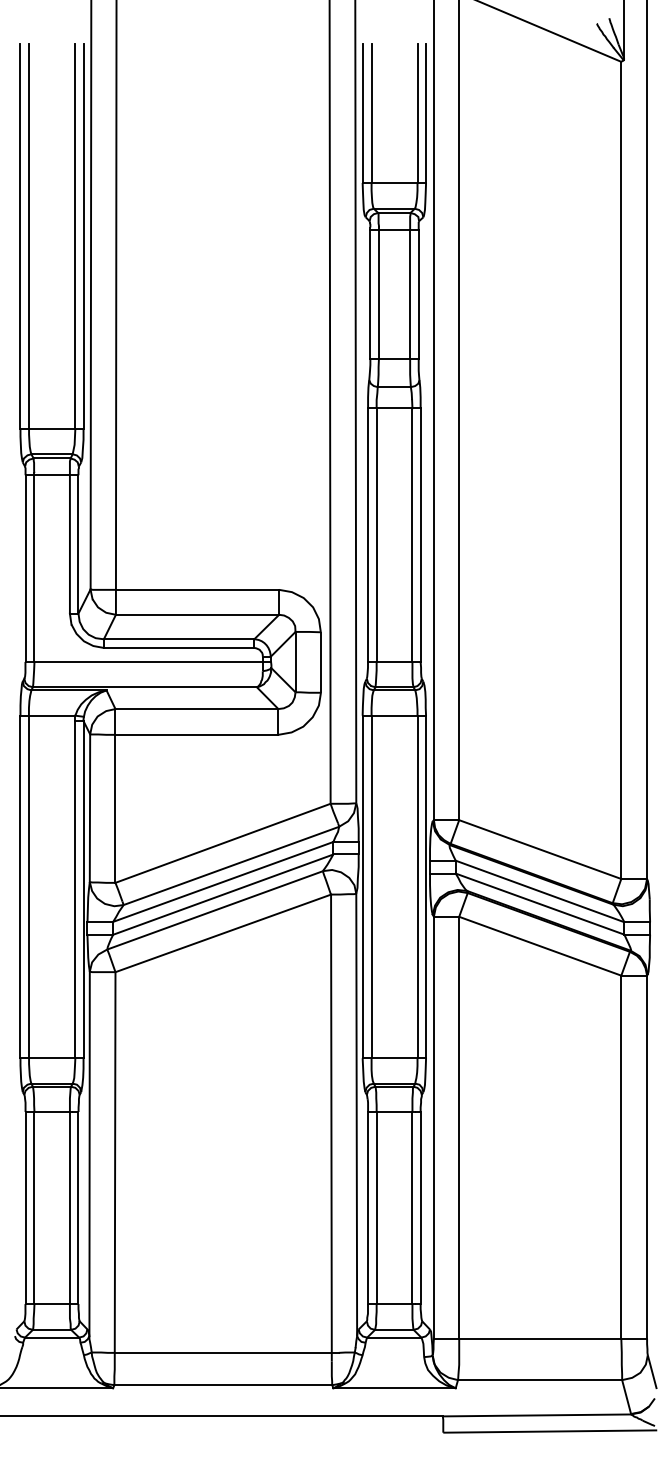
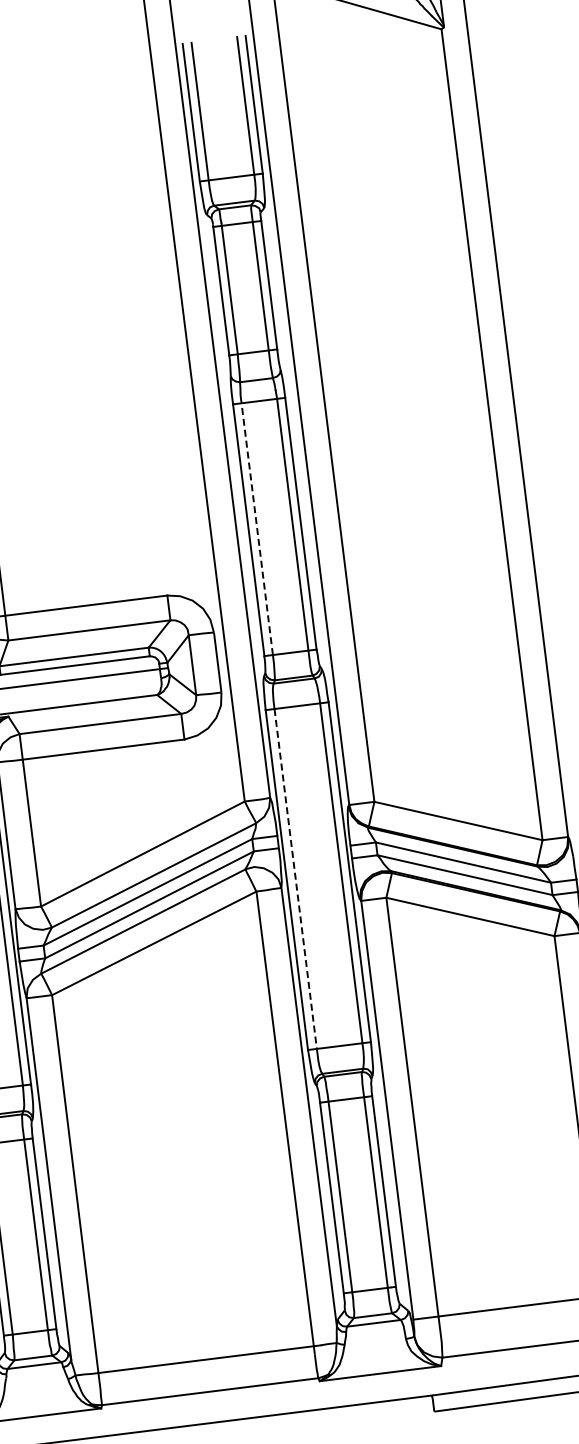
line: (376, 535) -> (257, 529), solid -> dashed
line: (371, 887) -> (295, 879), solid -> dashed

